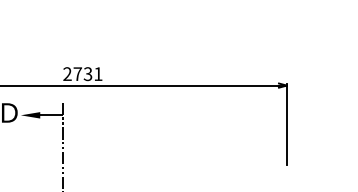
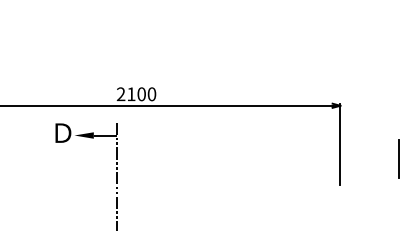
text: (87, 74) -> (141, 94), 2731 -> 2100
line: (344, 138) -> (398, 158), added

